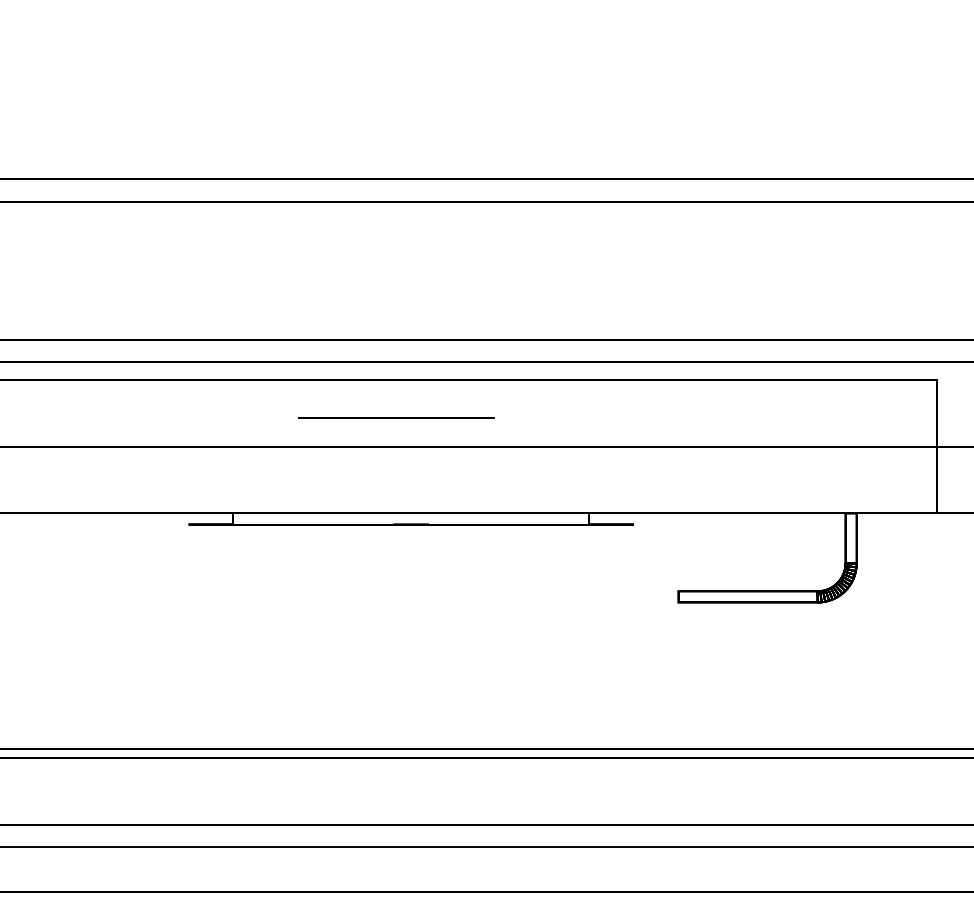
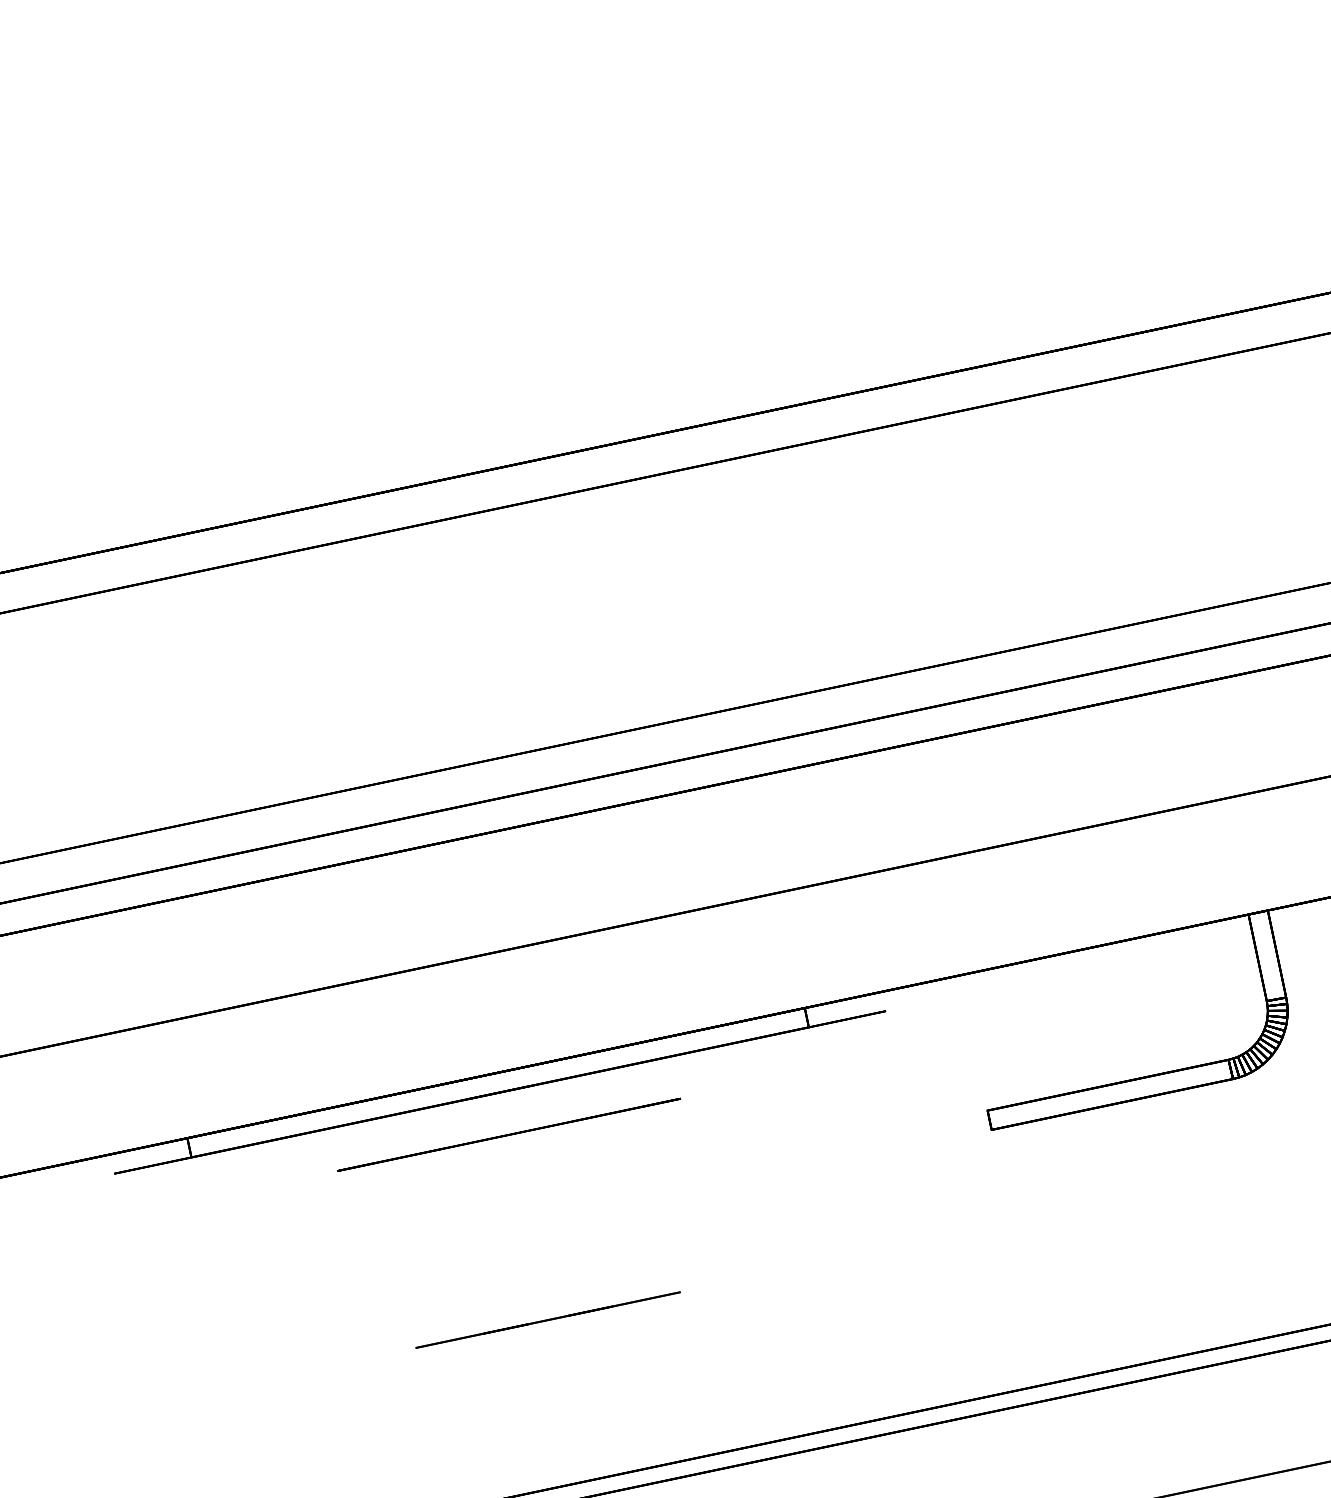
line: (396, 417) -> (509, 1133), moved
line: (410, 655) -> (546, 1319), added

